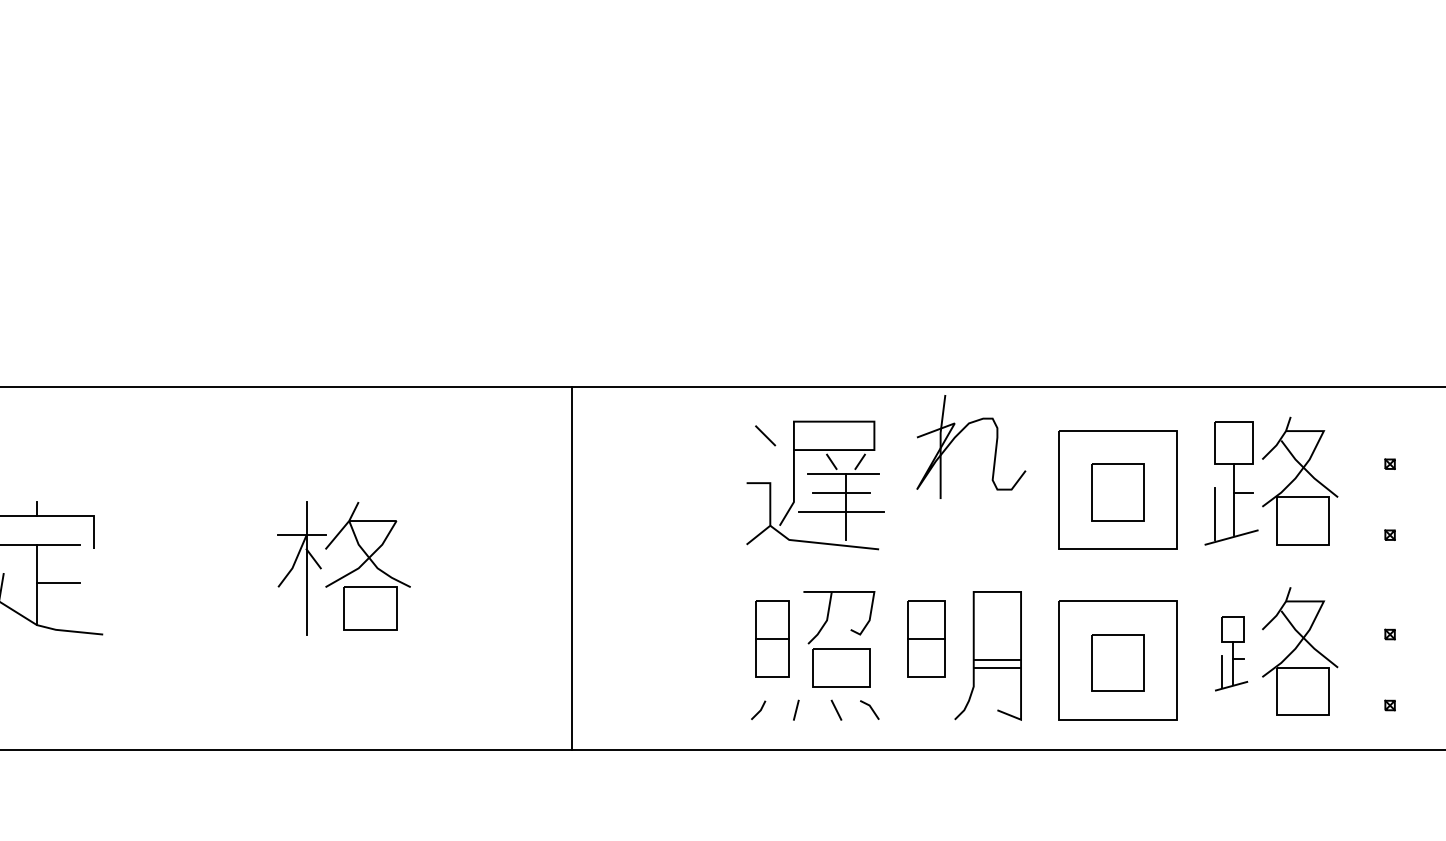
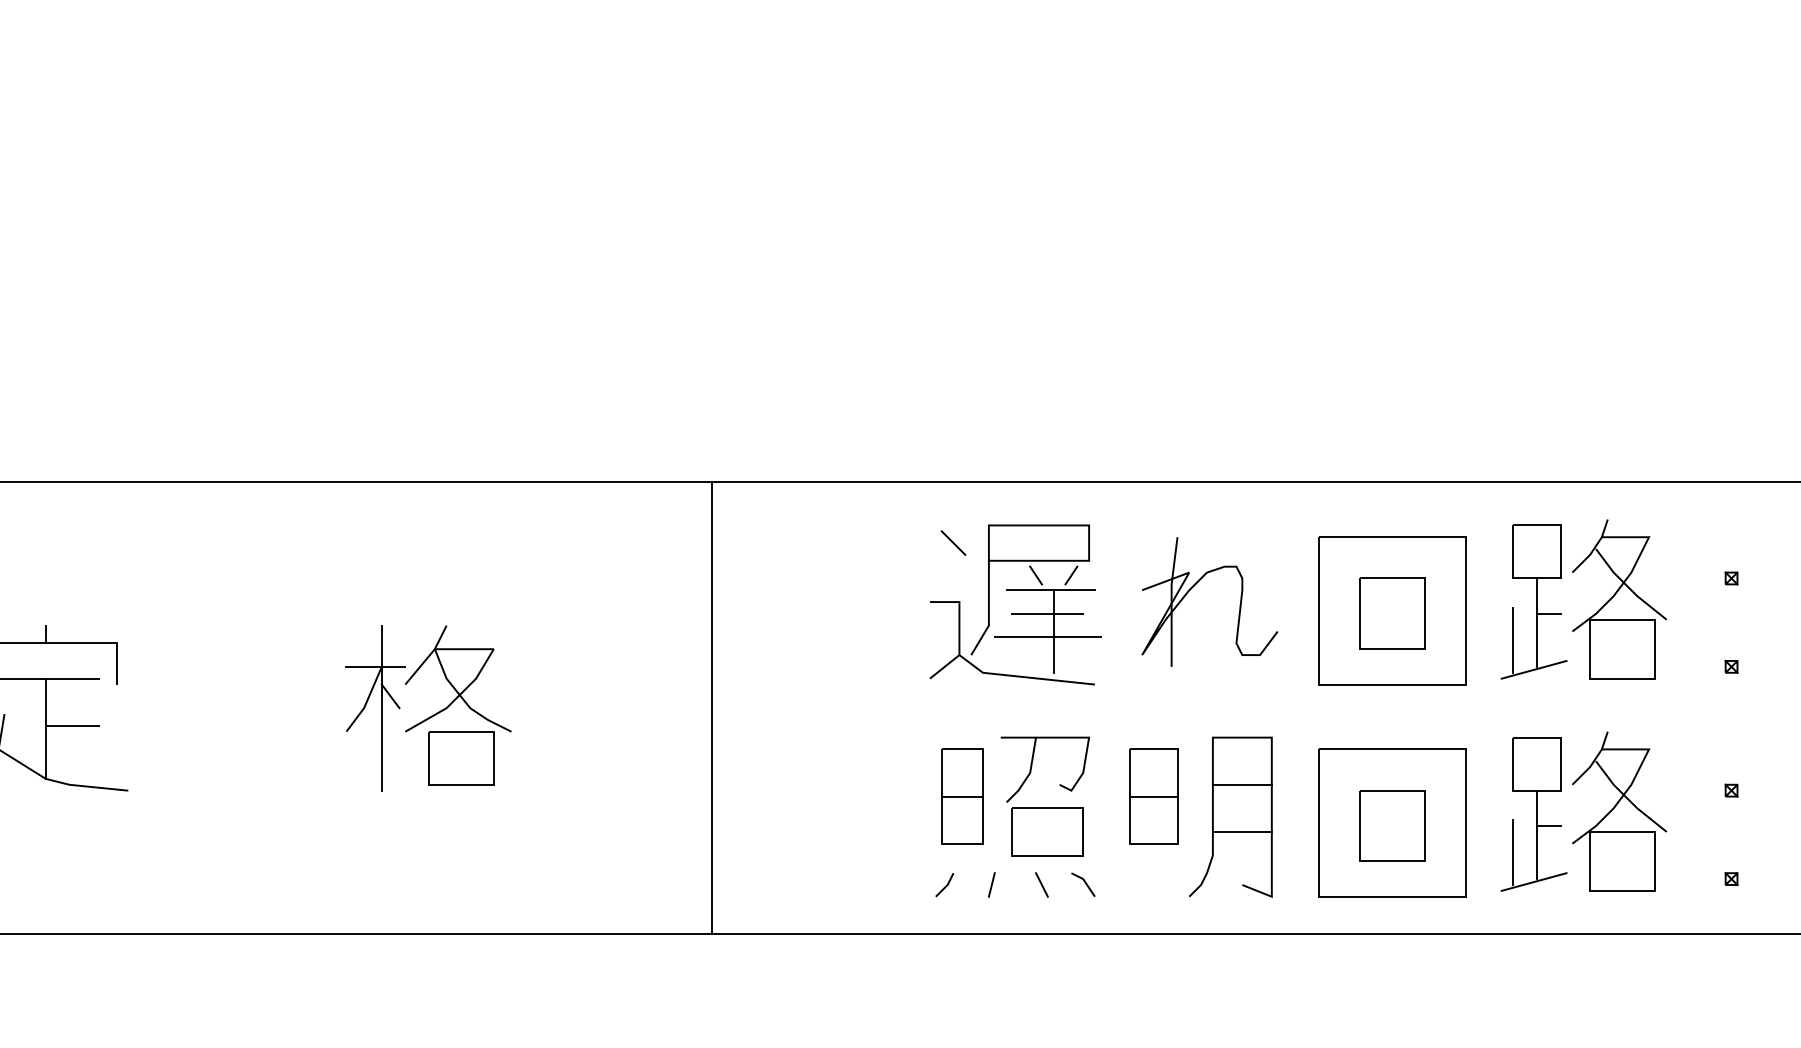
part: (958, 434) -> (1194, 586), moved
part: (1231, 653) -> (1533, 814), size x1.67
line: (996, 659) -> (1241, 784), moved

